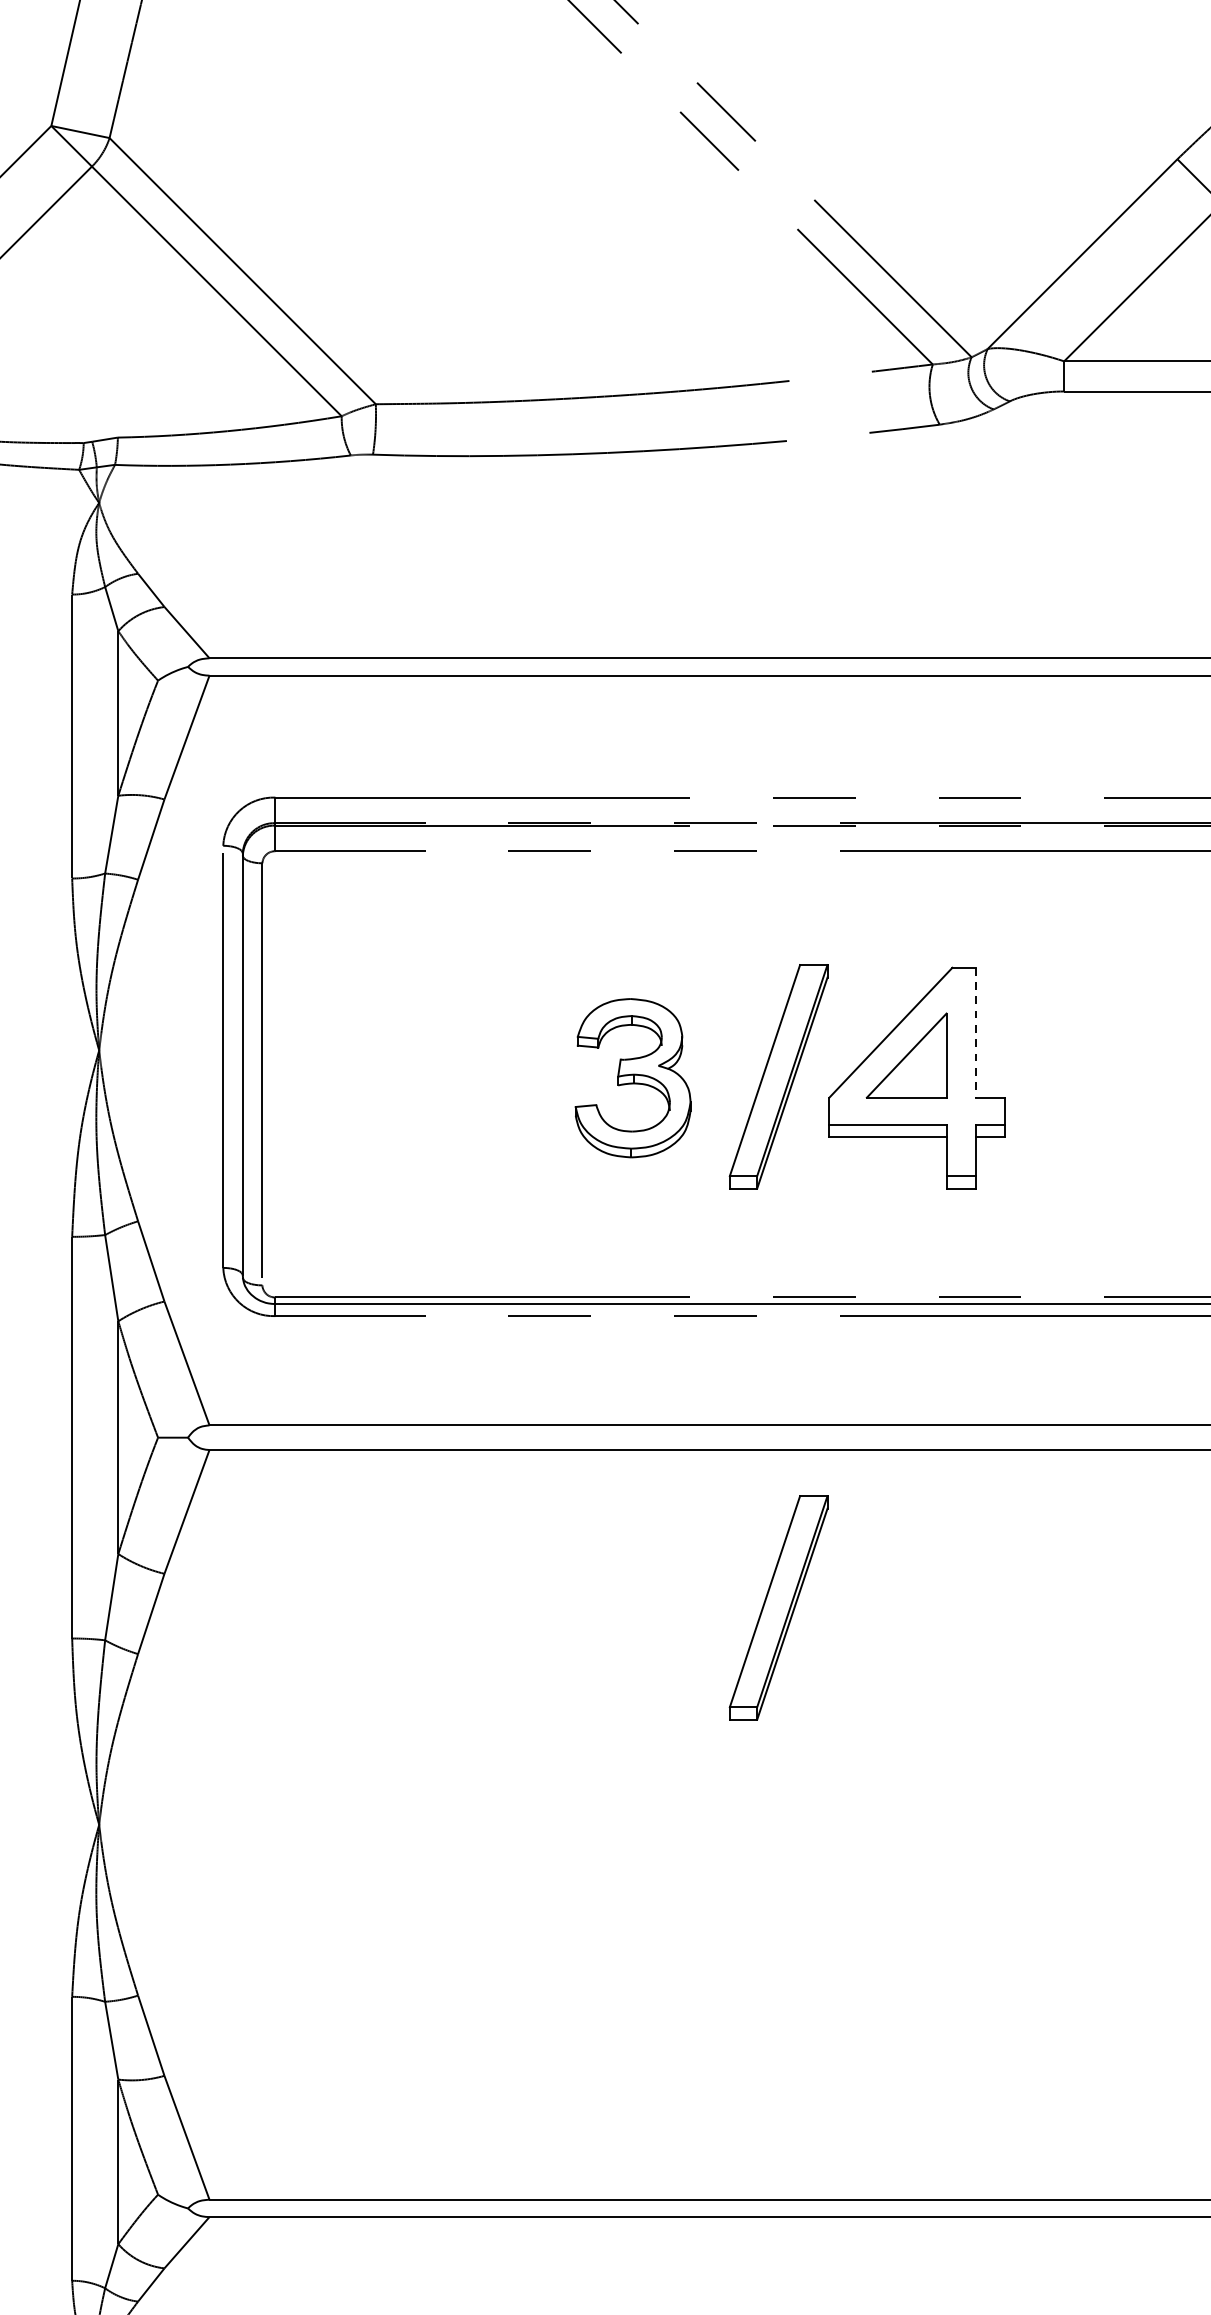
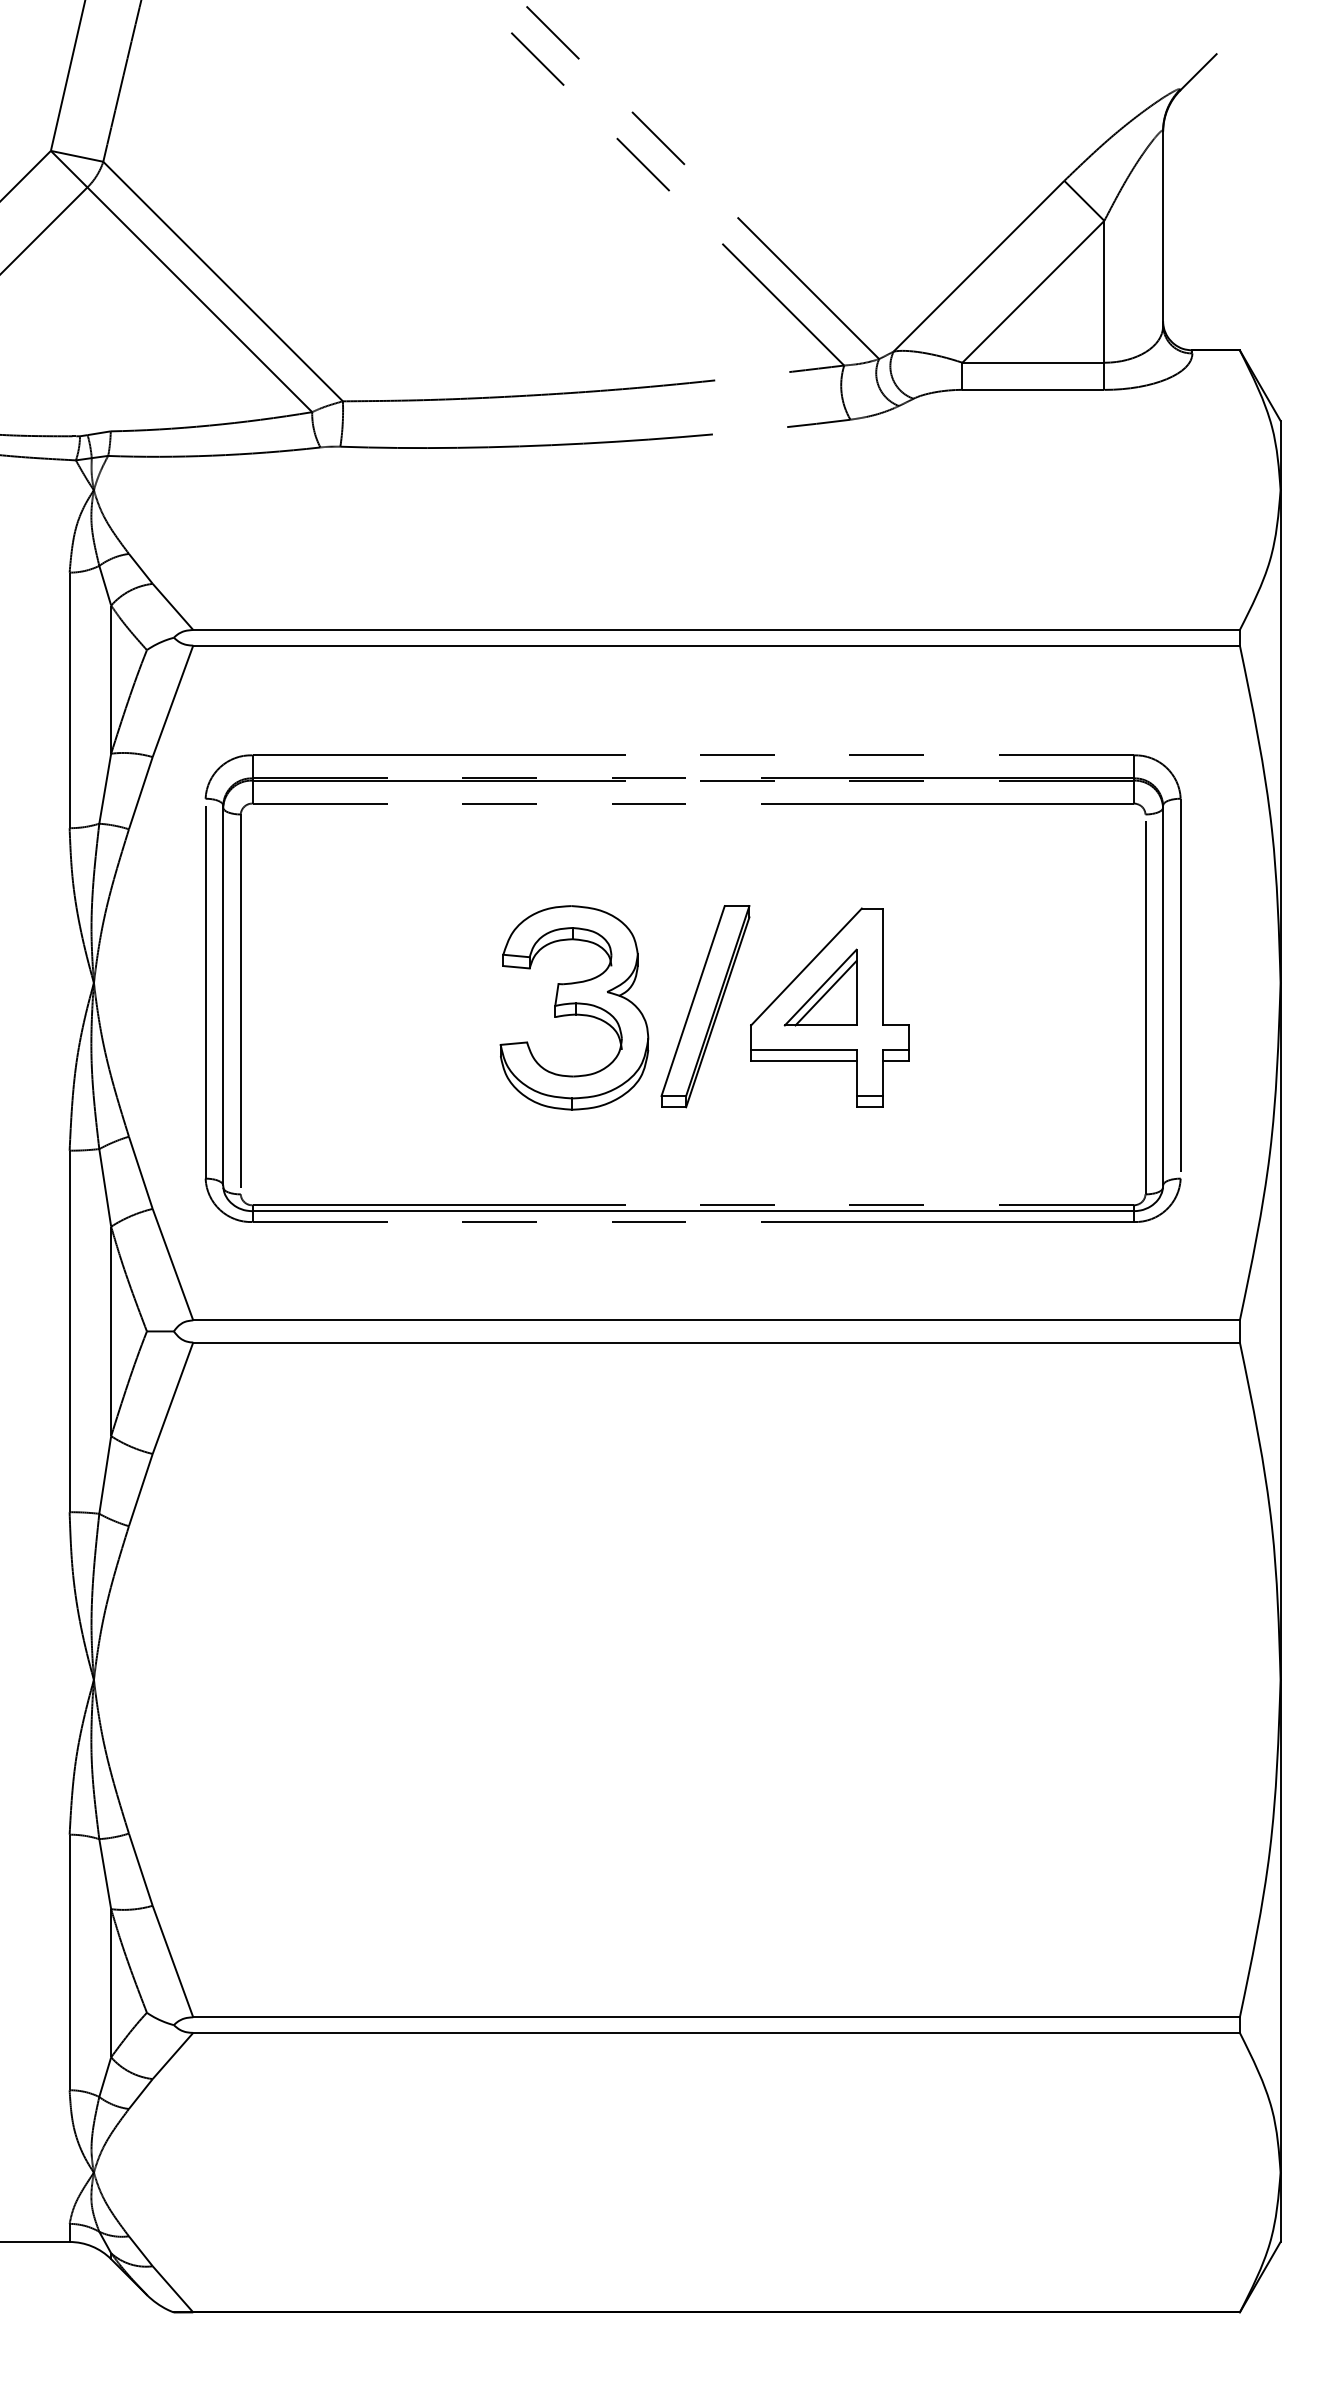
line: (975, 1033) -> (882, 967), dashed -> solid
line: (912, 1062) -> (825, 993), added
part: (633, 1077) -> (574, 1007), size x1.43
part: (778, 1607) -> (705, 1484), removed

